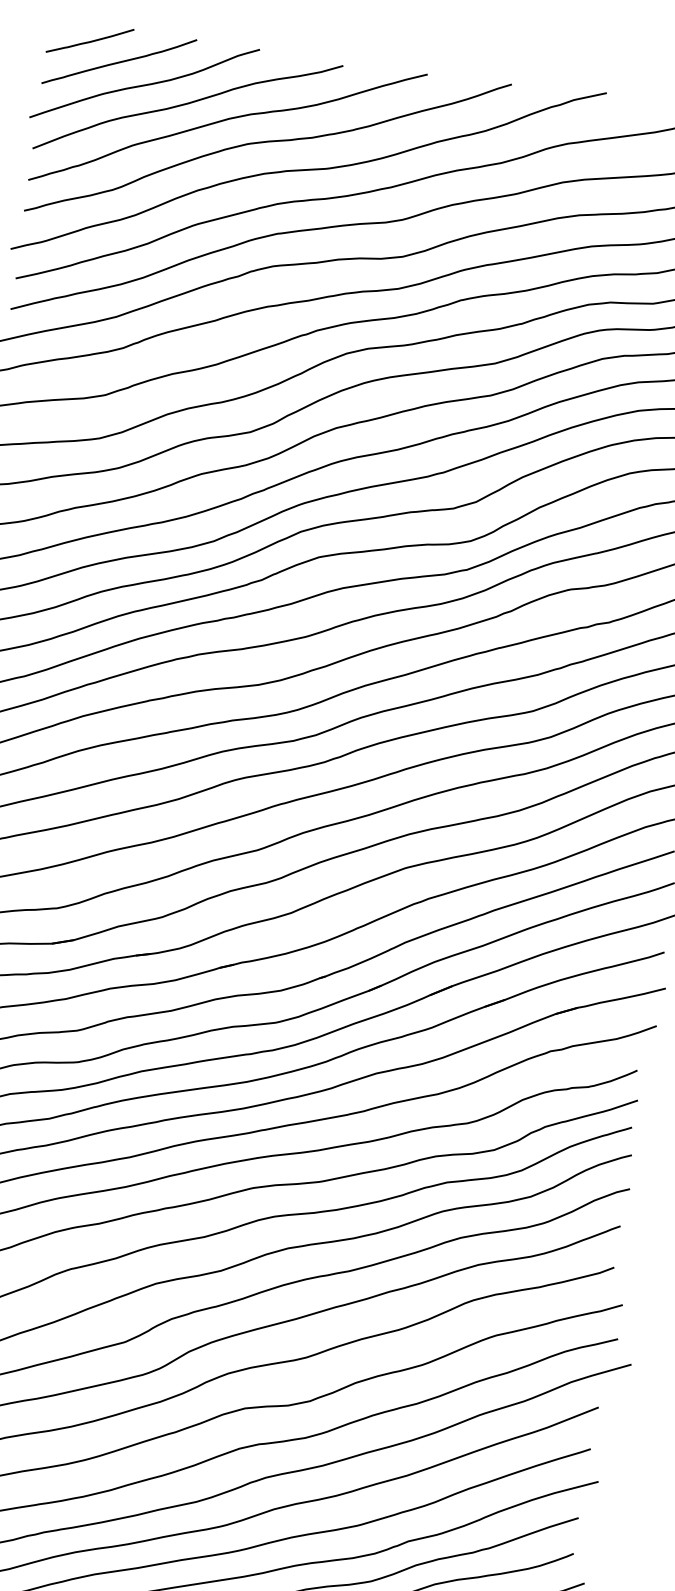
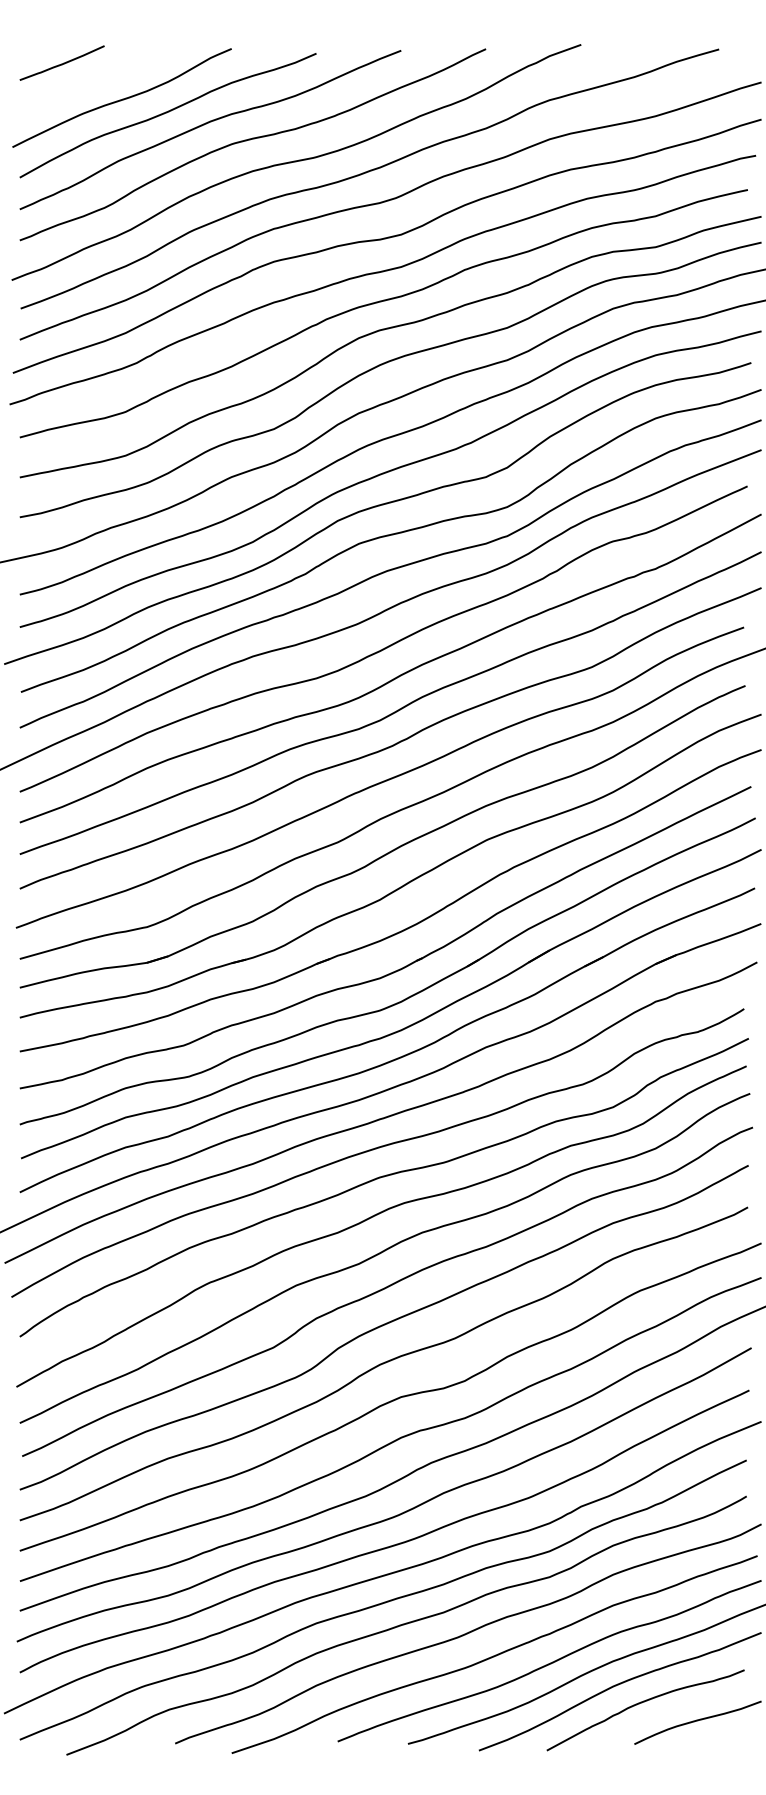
curve: (118, 61) -> (93, 79), removed

